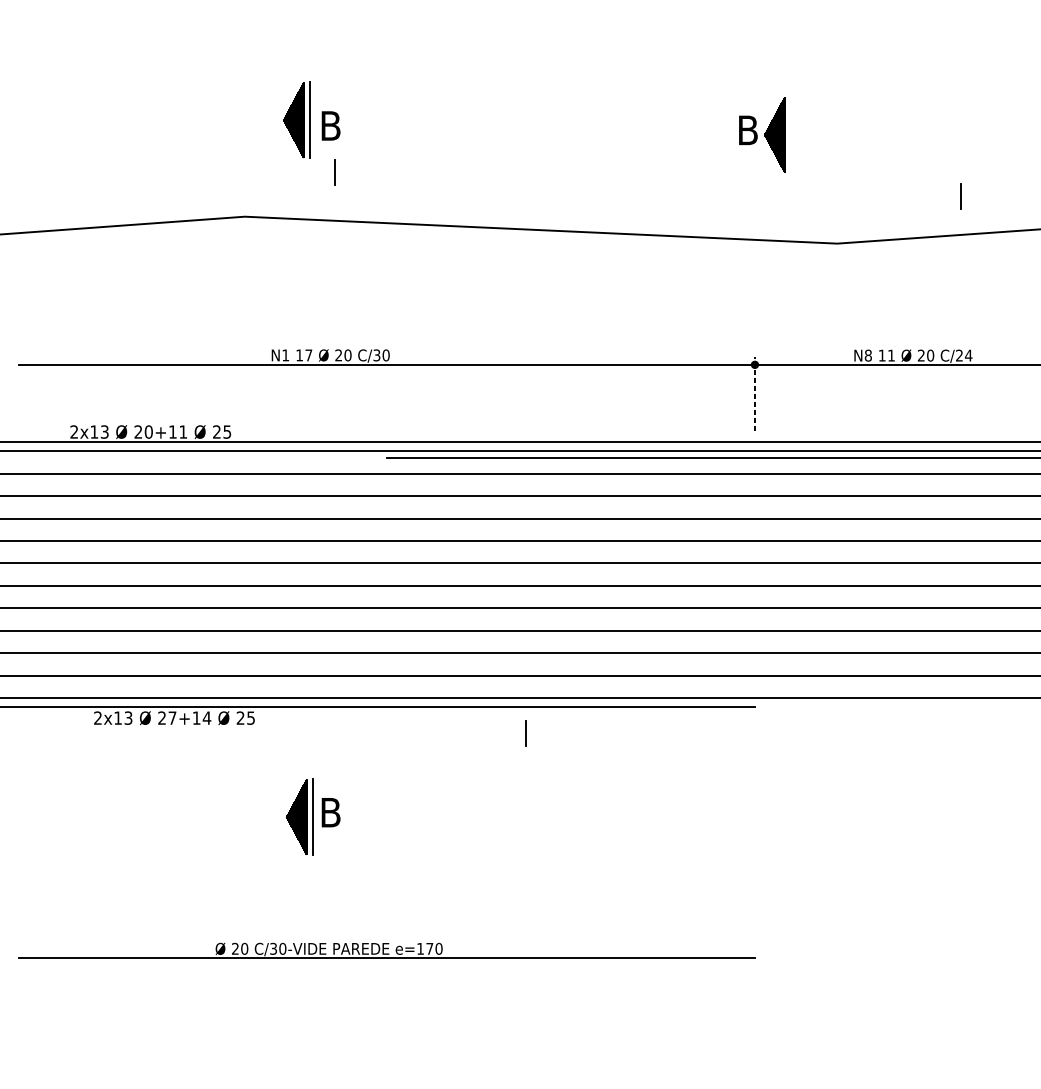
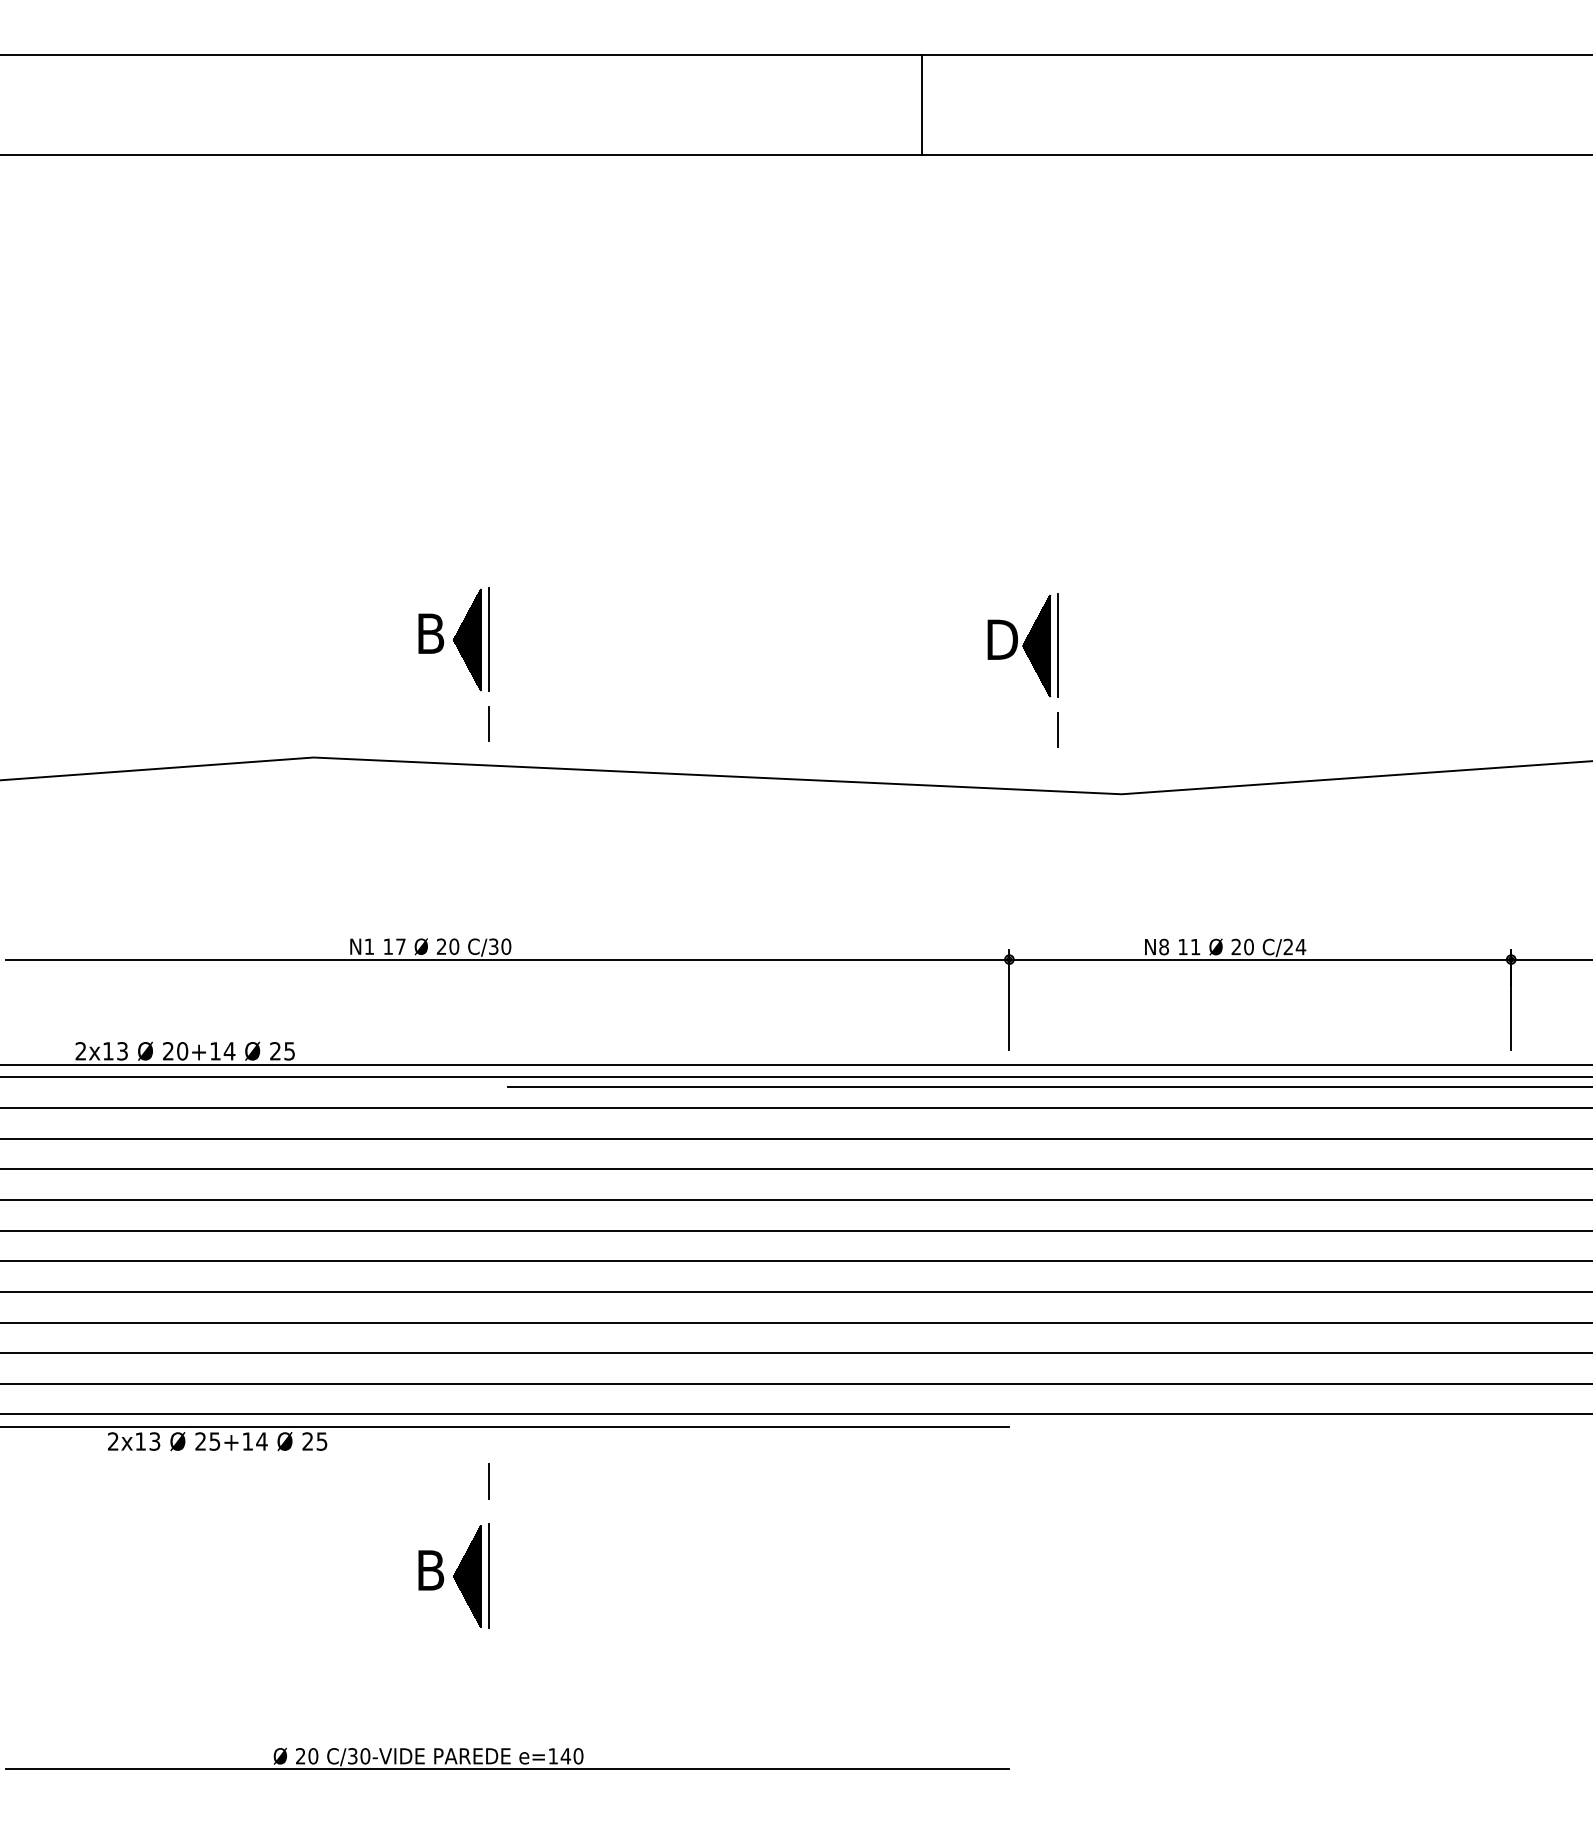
part: (296, 119) -> (471, 639), moved
text: (751, 130) -> (1004, 639), B -> D
line: (790, 134) -> (1058, 645), added
line: (334, 171) -> (488, 723), moved
line: (961, 196) -> (1057, 729), moved
line: (755, 394) -> (1009, 999), dashed -> solid
text: (183, 432) -> (229, 1051), 20+11 -> 20+14
text: (172, 718) -> (214, 1441), 27+14 -> 25+14
line: (525, 733) -> (488, 1481), moved
part: (299, 816) -> (471, 1575), moved
text: (429, 949) -> (565, 1756), e=170 -> e=140

